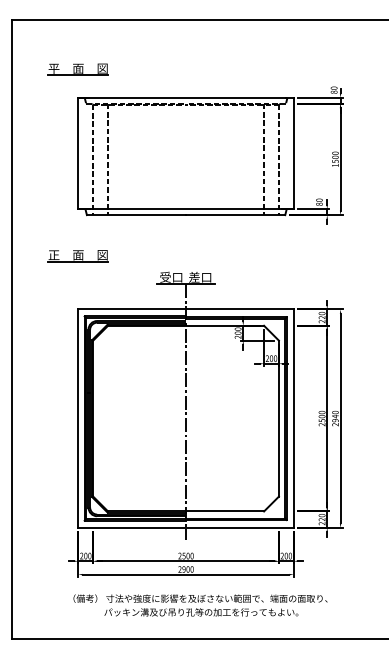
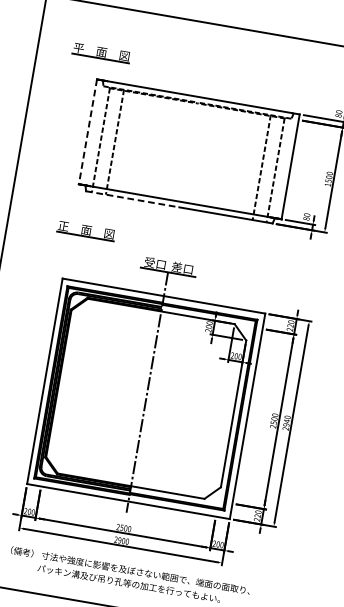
line: (78, 153) -> (88, 131), solid -> dashed
line: (136, 215) -> (132, 199), solid -> dashed
part: (77, 256) -> (85, 231), moved

